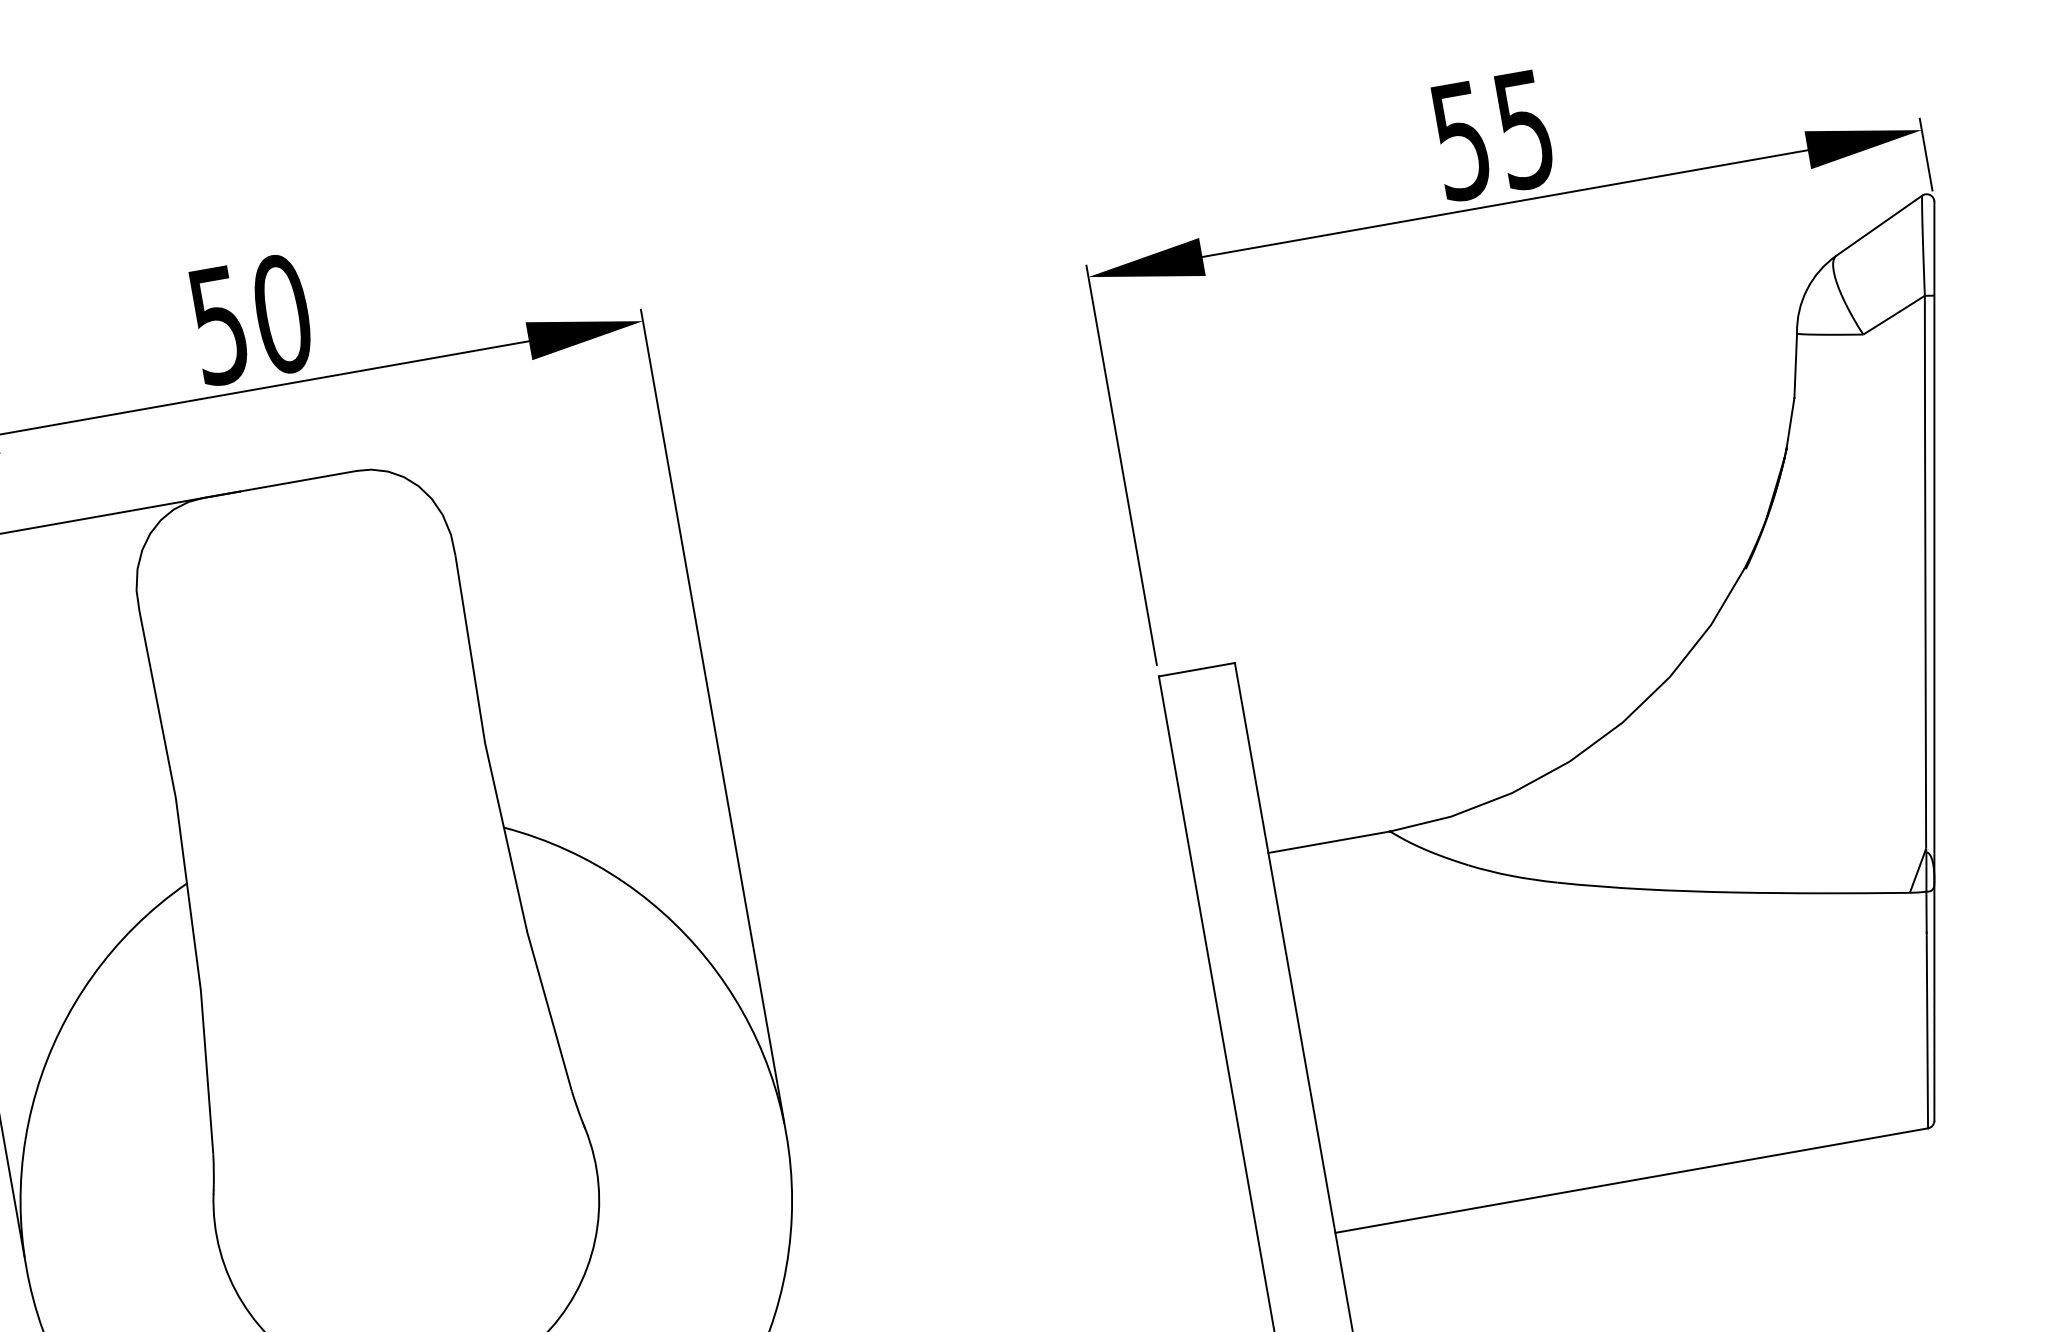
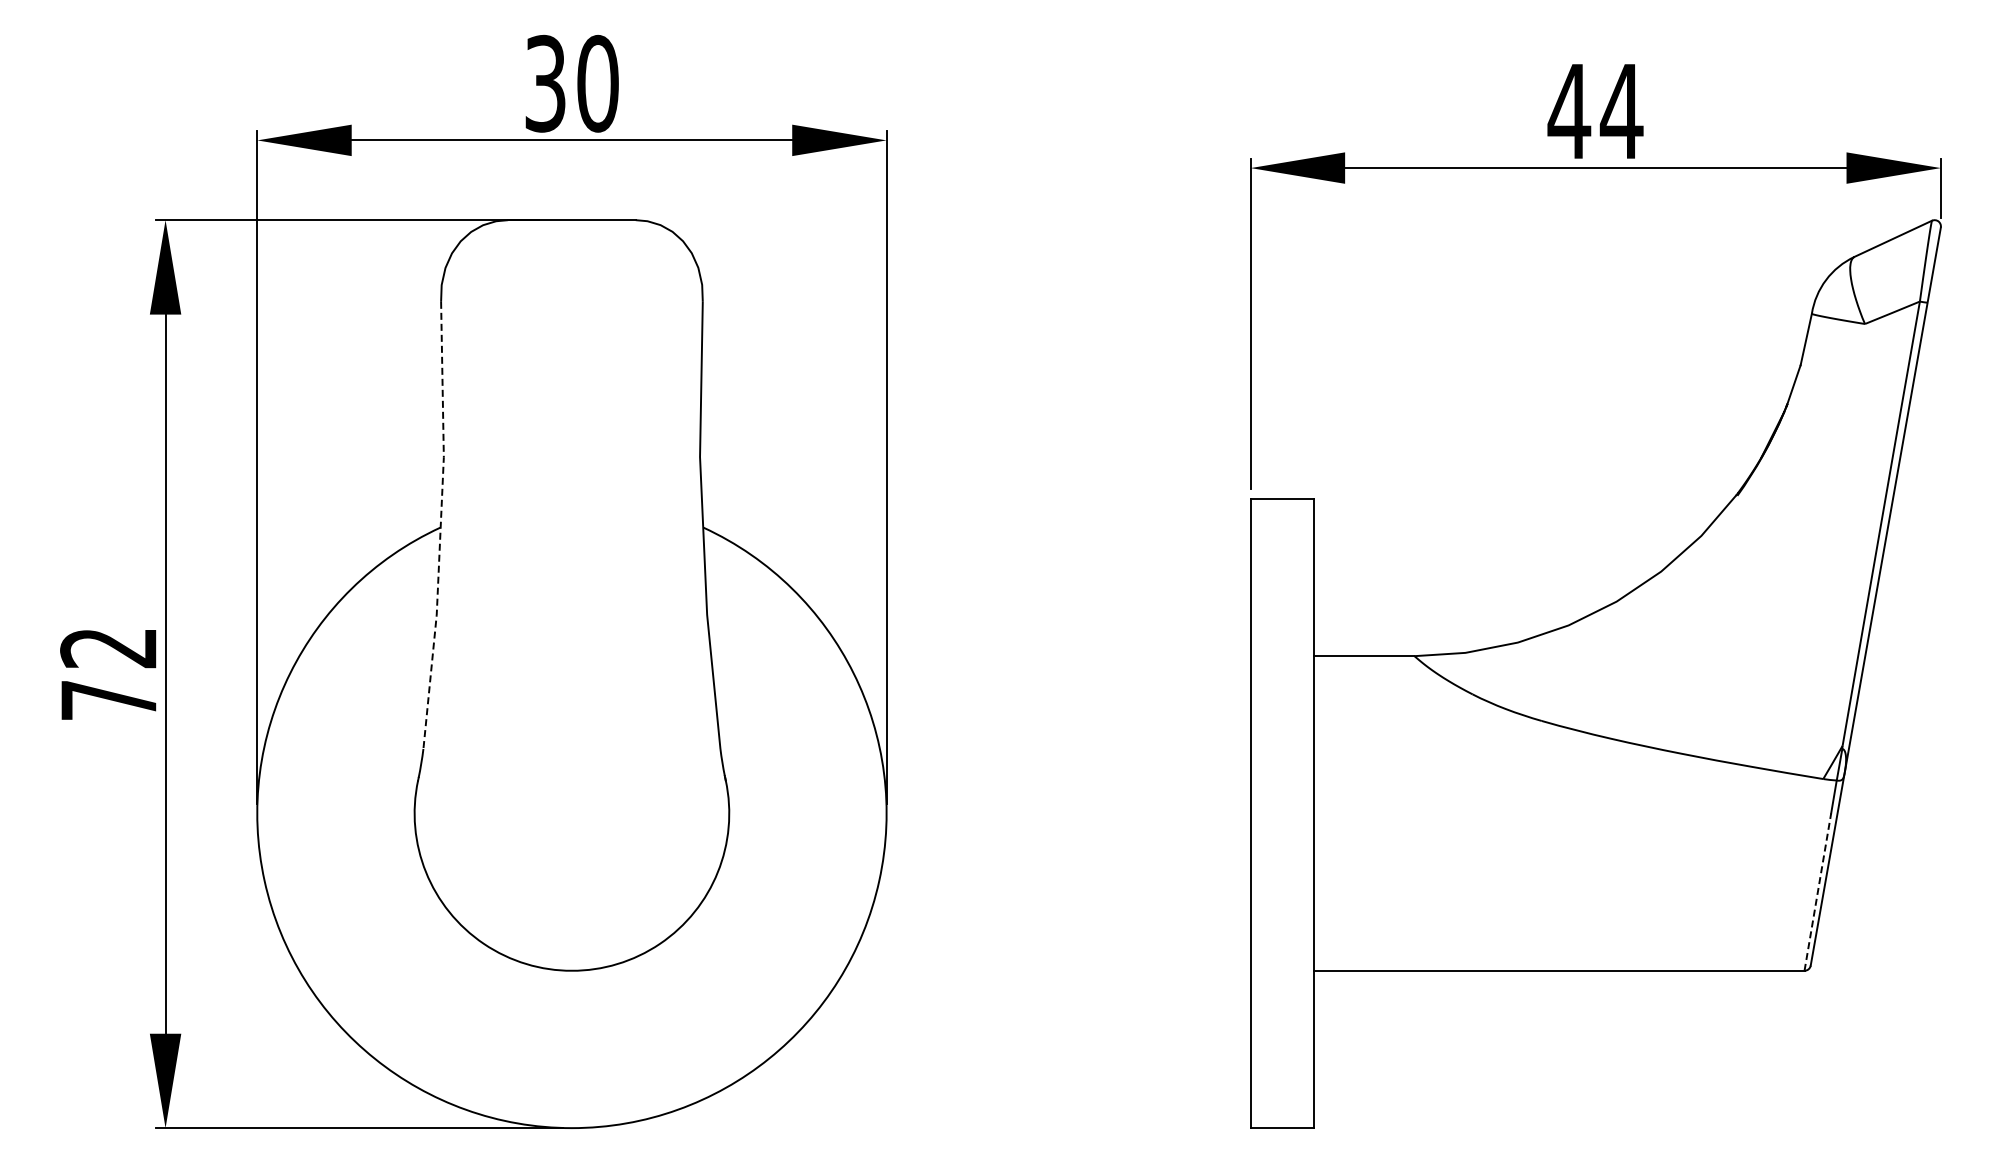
text: (1492, 136) -> (1595, 112), 55 -> 44
text: (218, 325) -> (545, 83), 50 -> 30
line: (186, 882) -> (440, 526), solid -> dashed
line: (1927, 1031) -> (1817, 892), solid -> dashed

